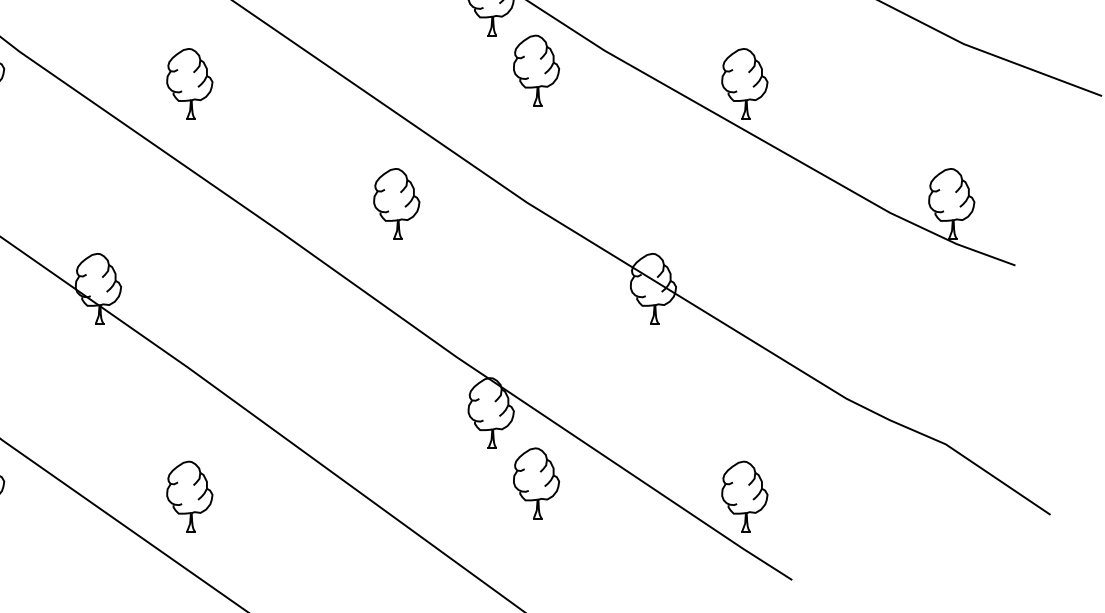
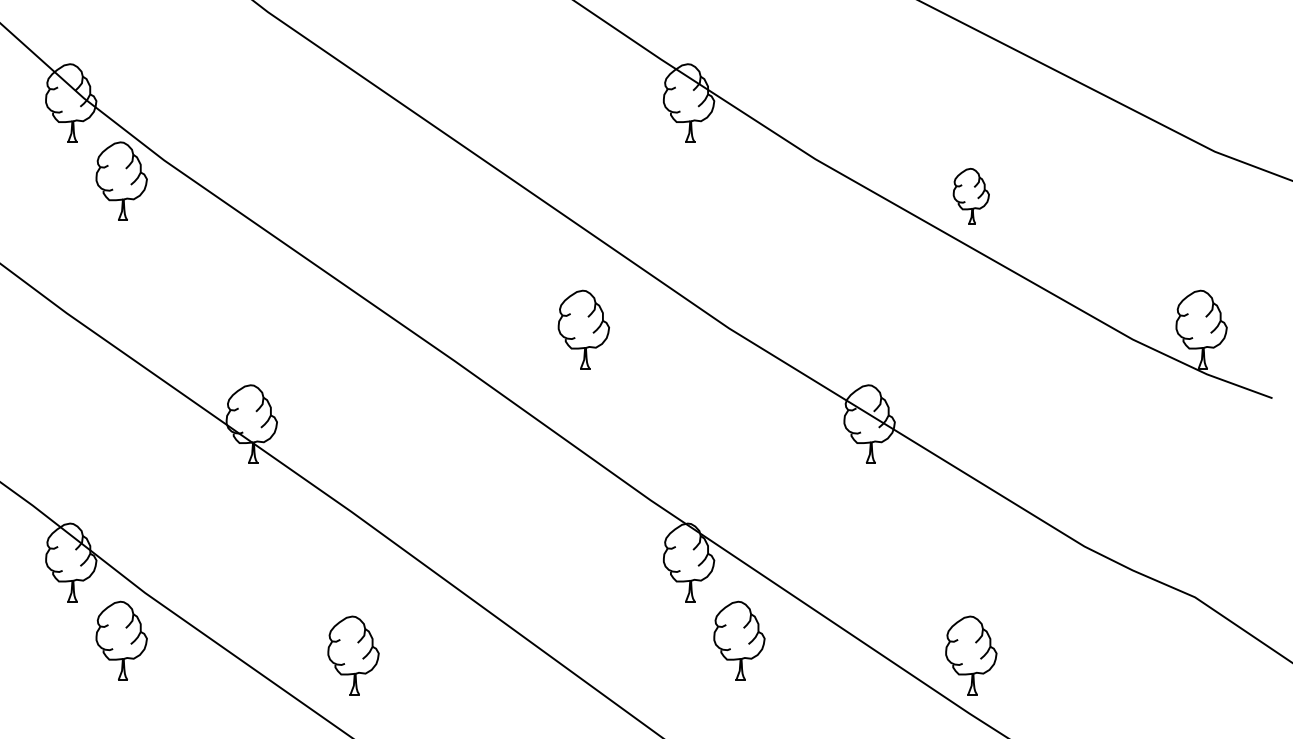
part: (536, 69) -> (739, 180), removed
part: (189, 83) -> (353, 195), removed
part: (745, 83) -> (971, 195), size x0.7

